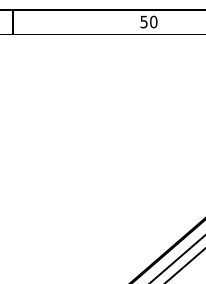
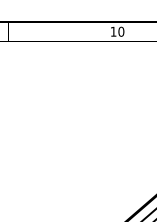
text: (143, 22) -> (113, 32), 50 -> 10

